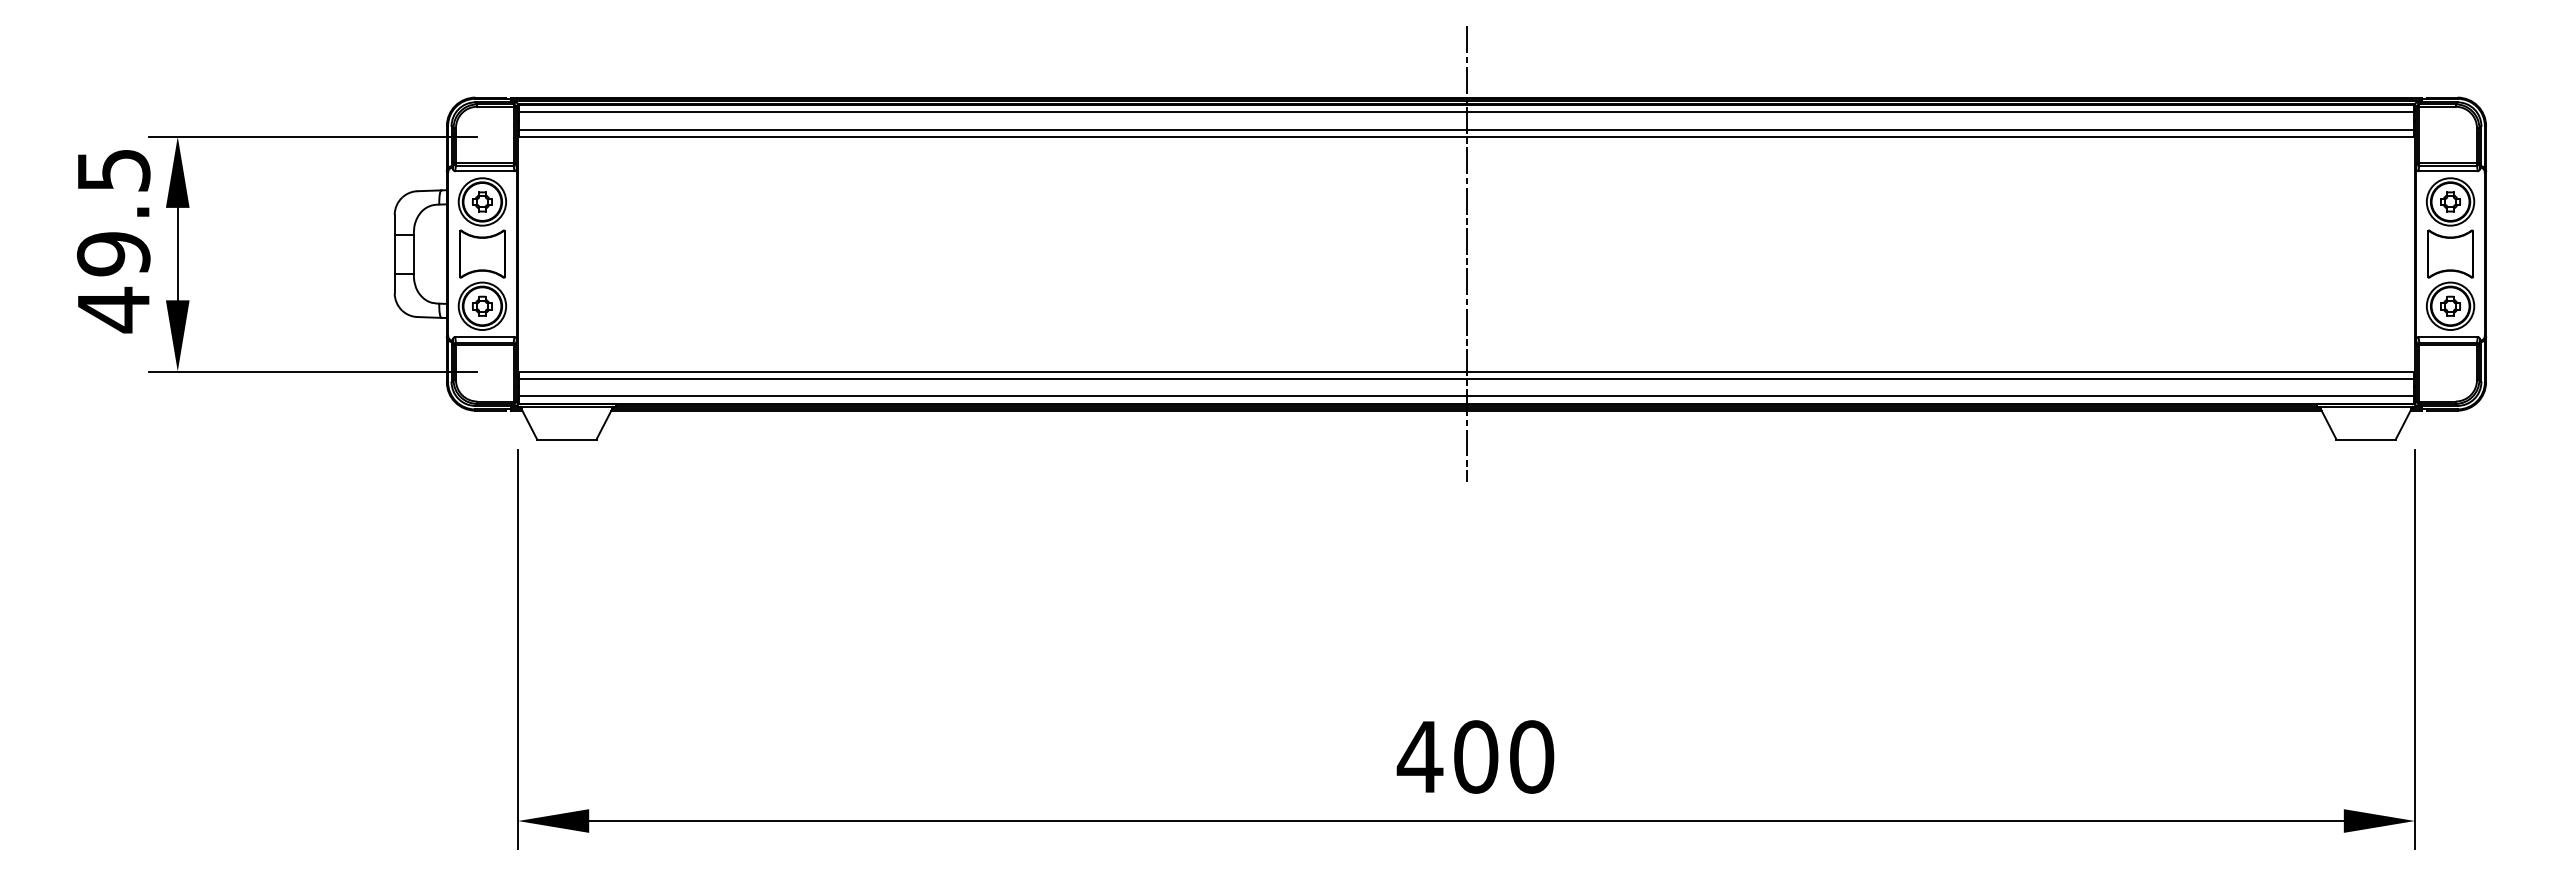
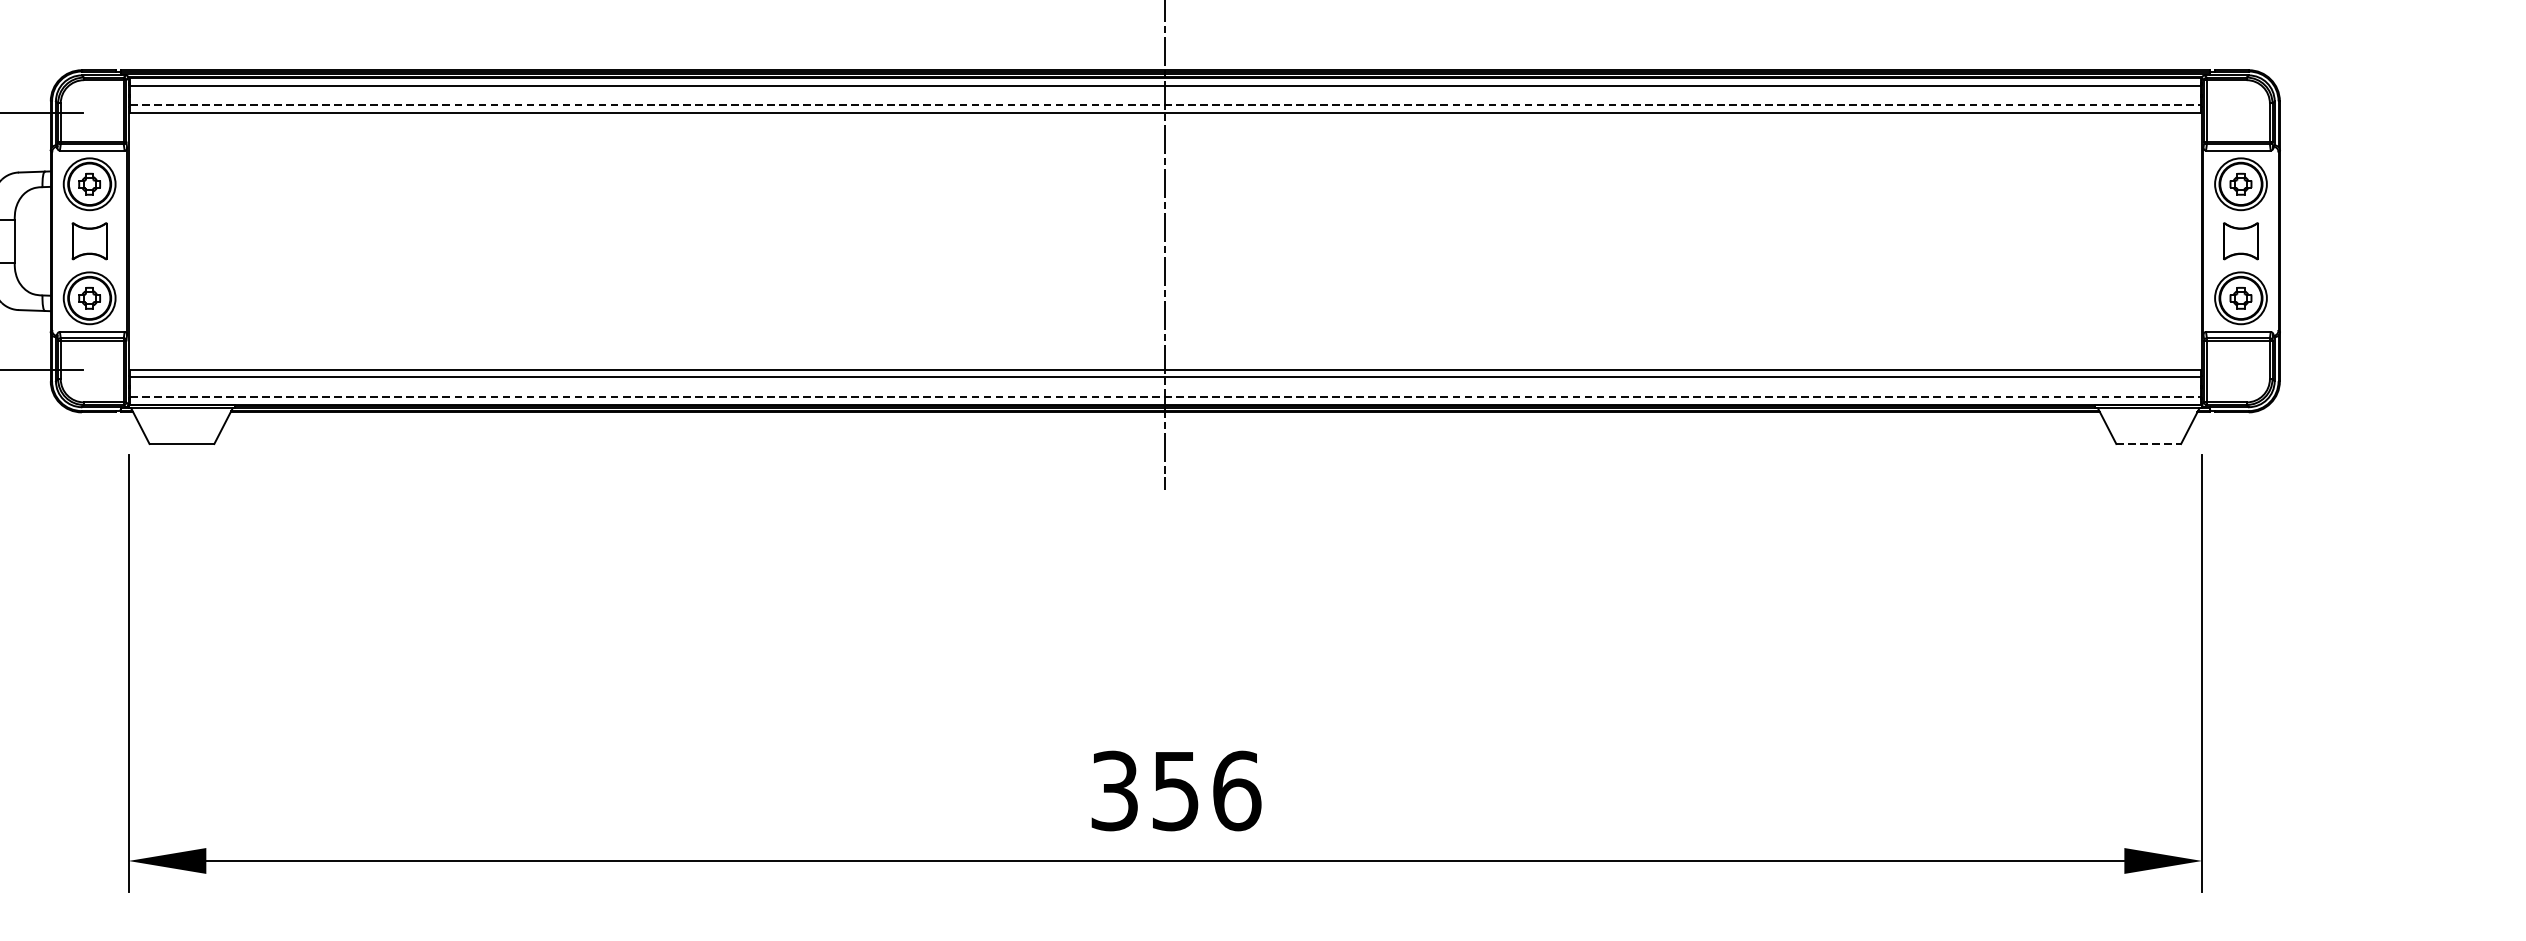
line: (1466, 129) -> (1165, 105), solid -> dashed
part: (482, 253) -> (89, 240), size x0.7
part: (2450, 253) -> (2240, 240), size x0.7
line: (1466, 396) -> (1165, 396), solid -> dashed
line: (2366, 439) -> (2149, 443), solid -> dashed
text: (1475, 756) -> (1175, 790), 400 -> 356

